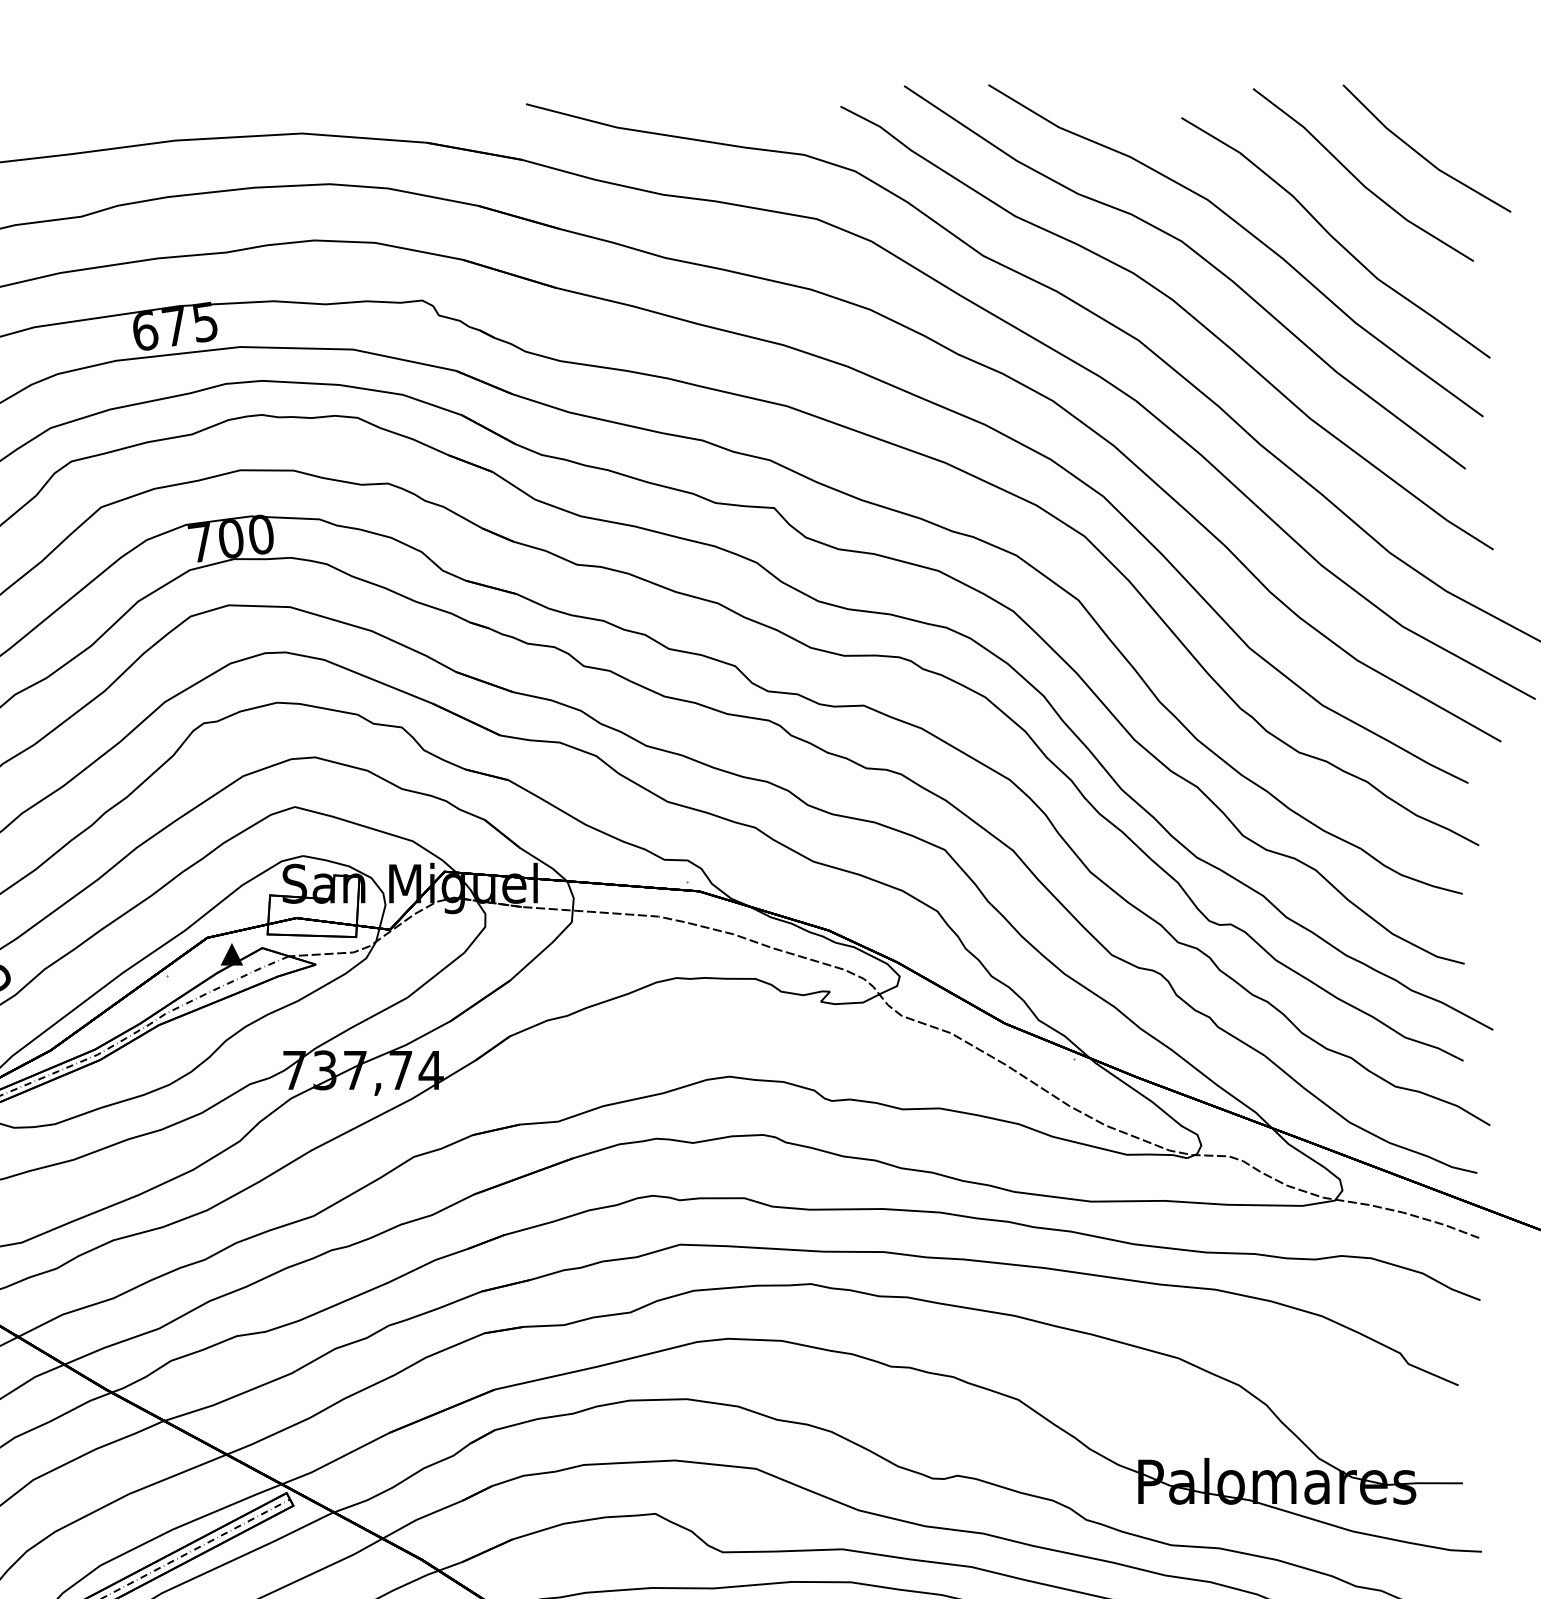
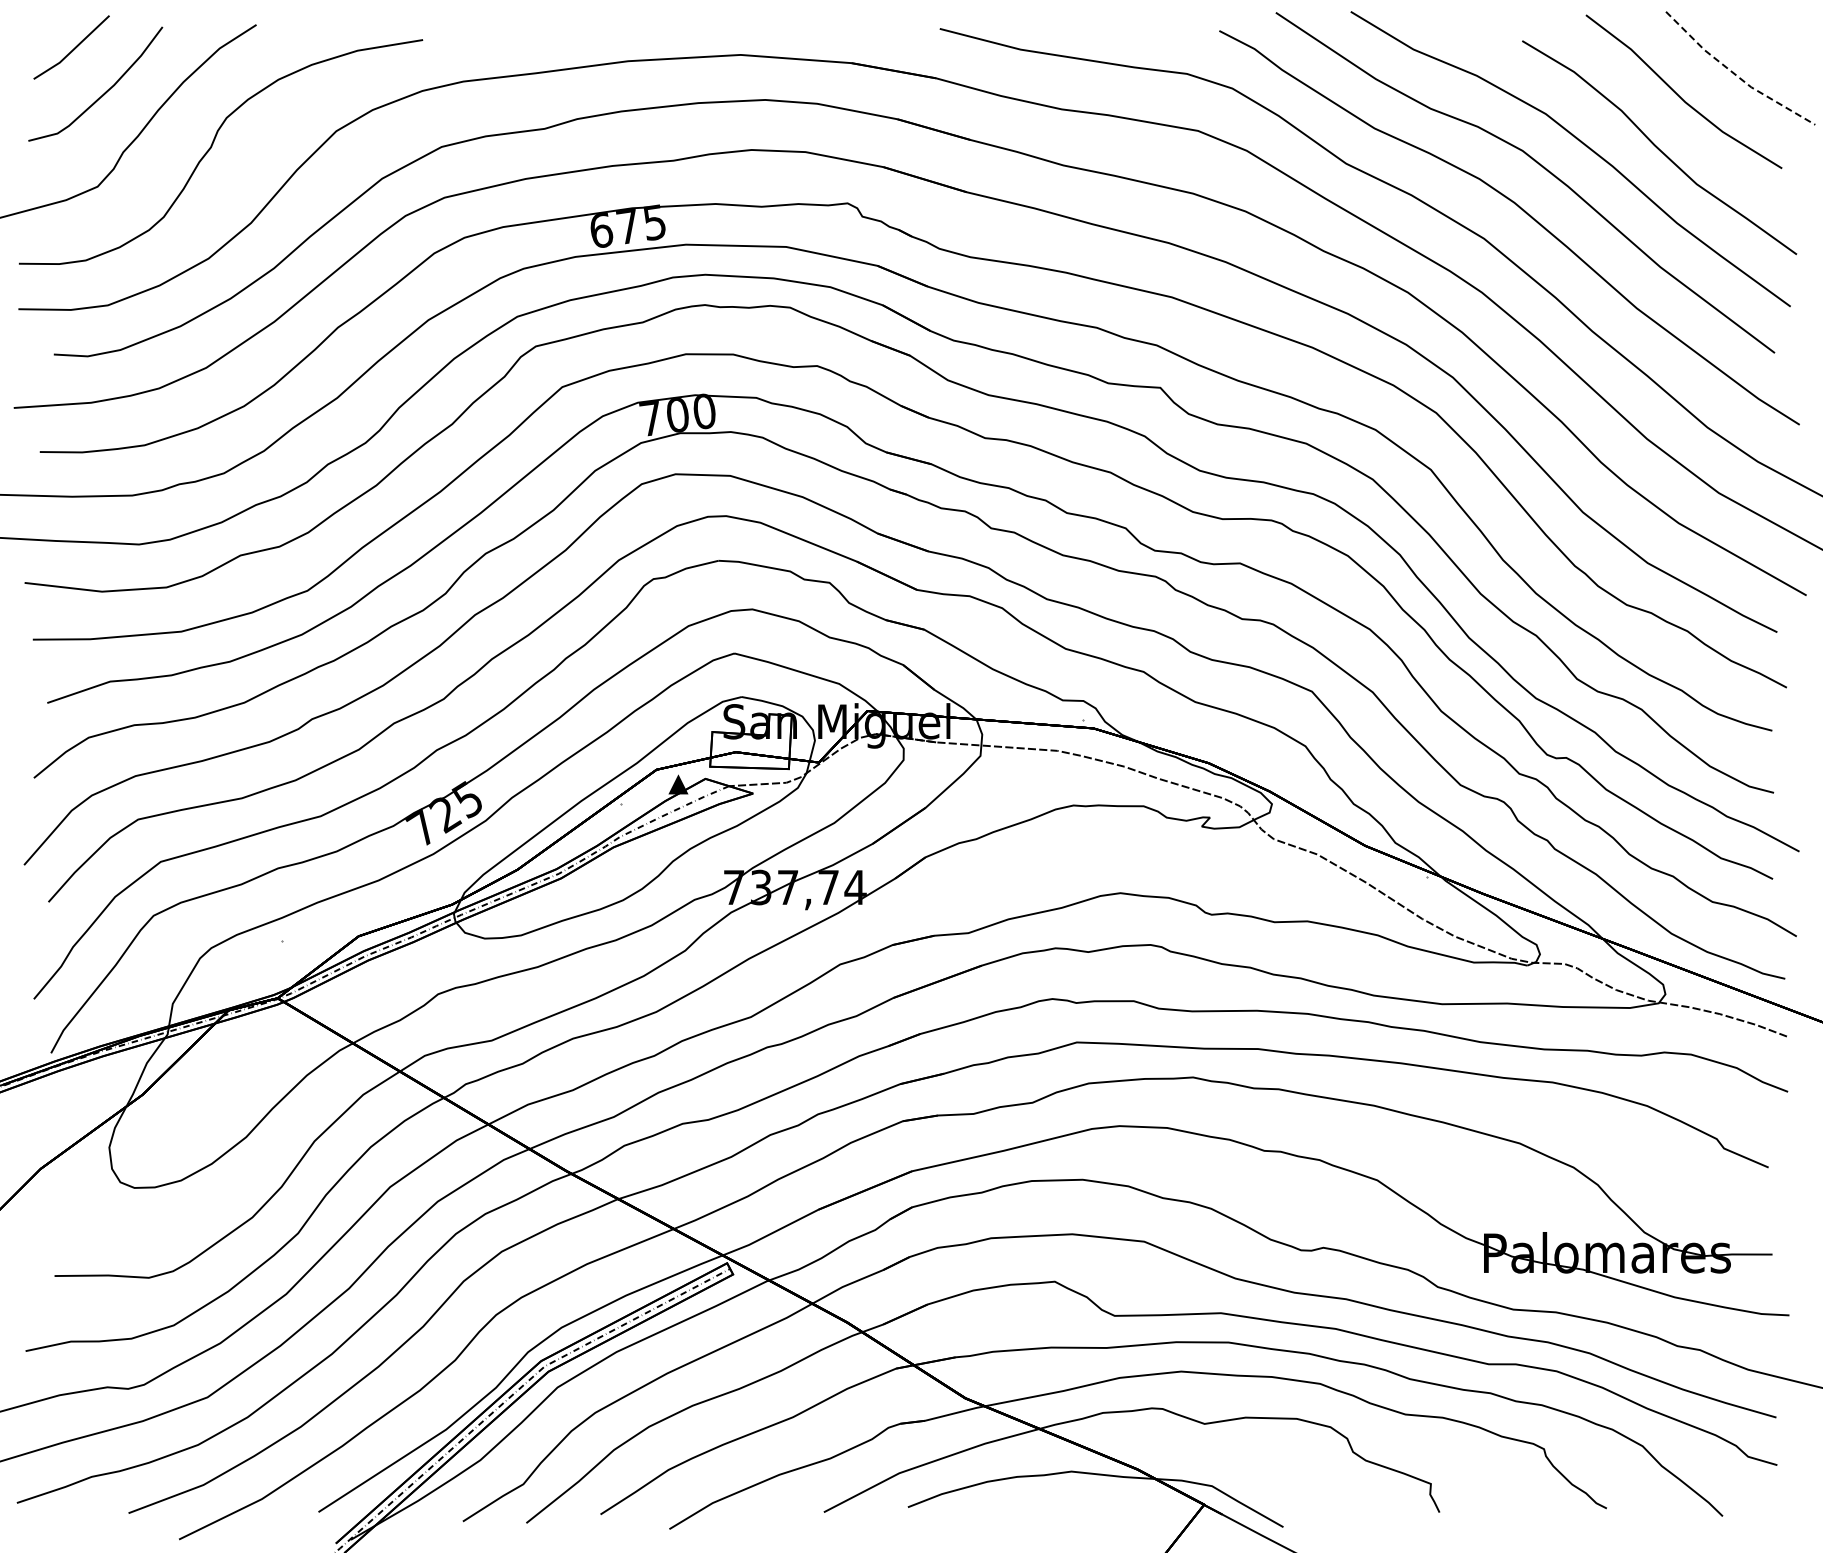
line: (1421, 155) -> (1735, 74), solid -> dashed

